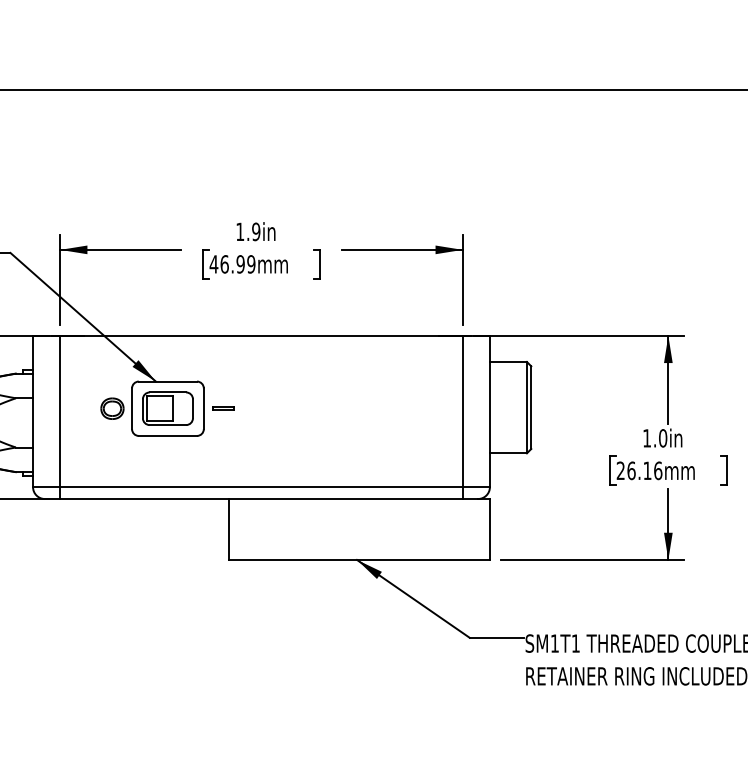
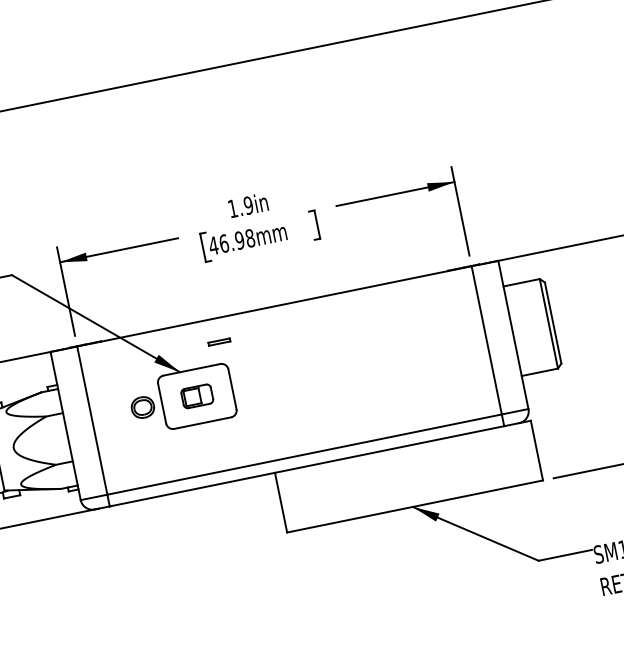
text: (251, 264) -> (250, 238), 46.99mm -> 46.98mm
line: (223, 407) -> (219, 340), moved
part: (167, 408) -> (196, 396), size x0.6

